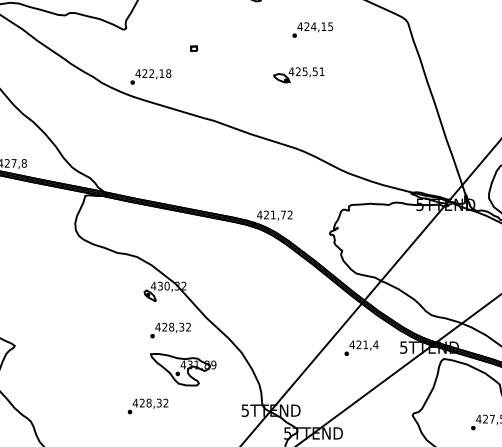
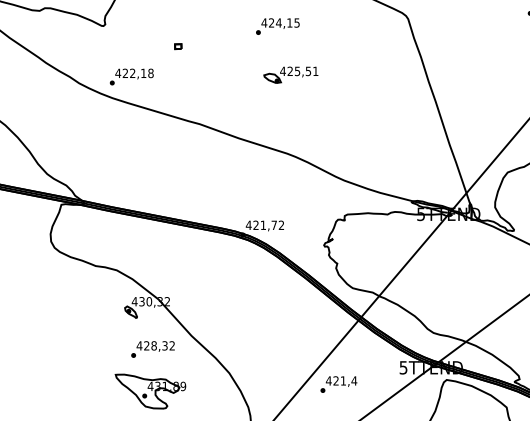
text: (312, 29) -> (277, 25), moved
text: (361, 347) -> (338, 383), moved
part: (182, 369) -> (149, 391), moved

